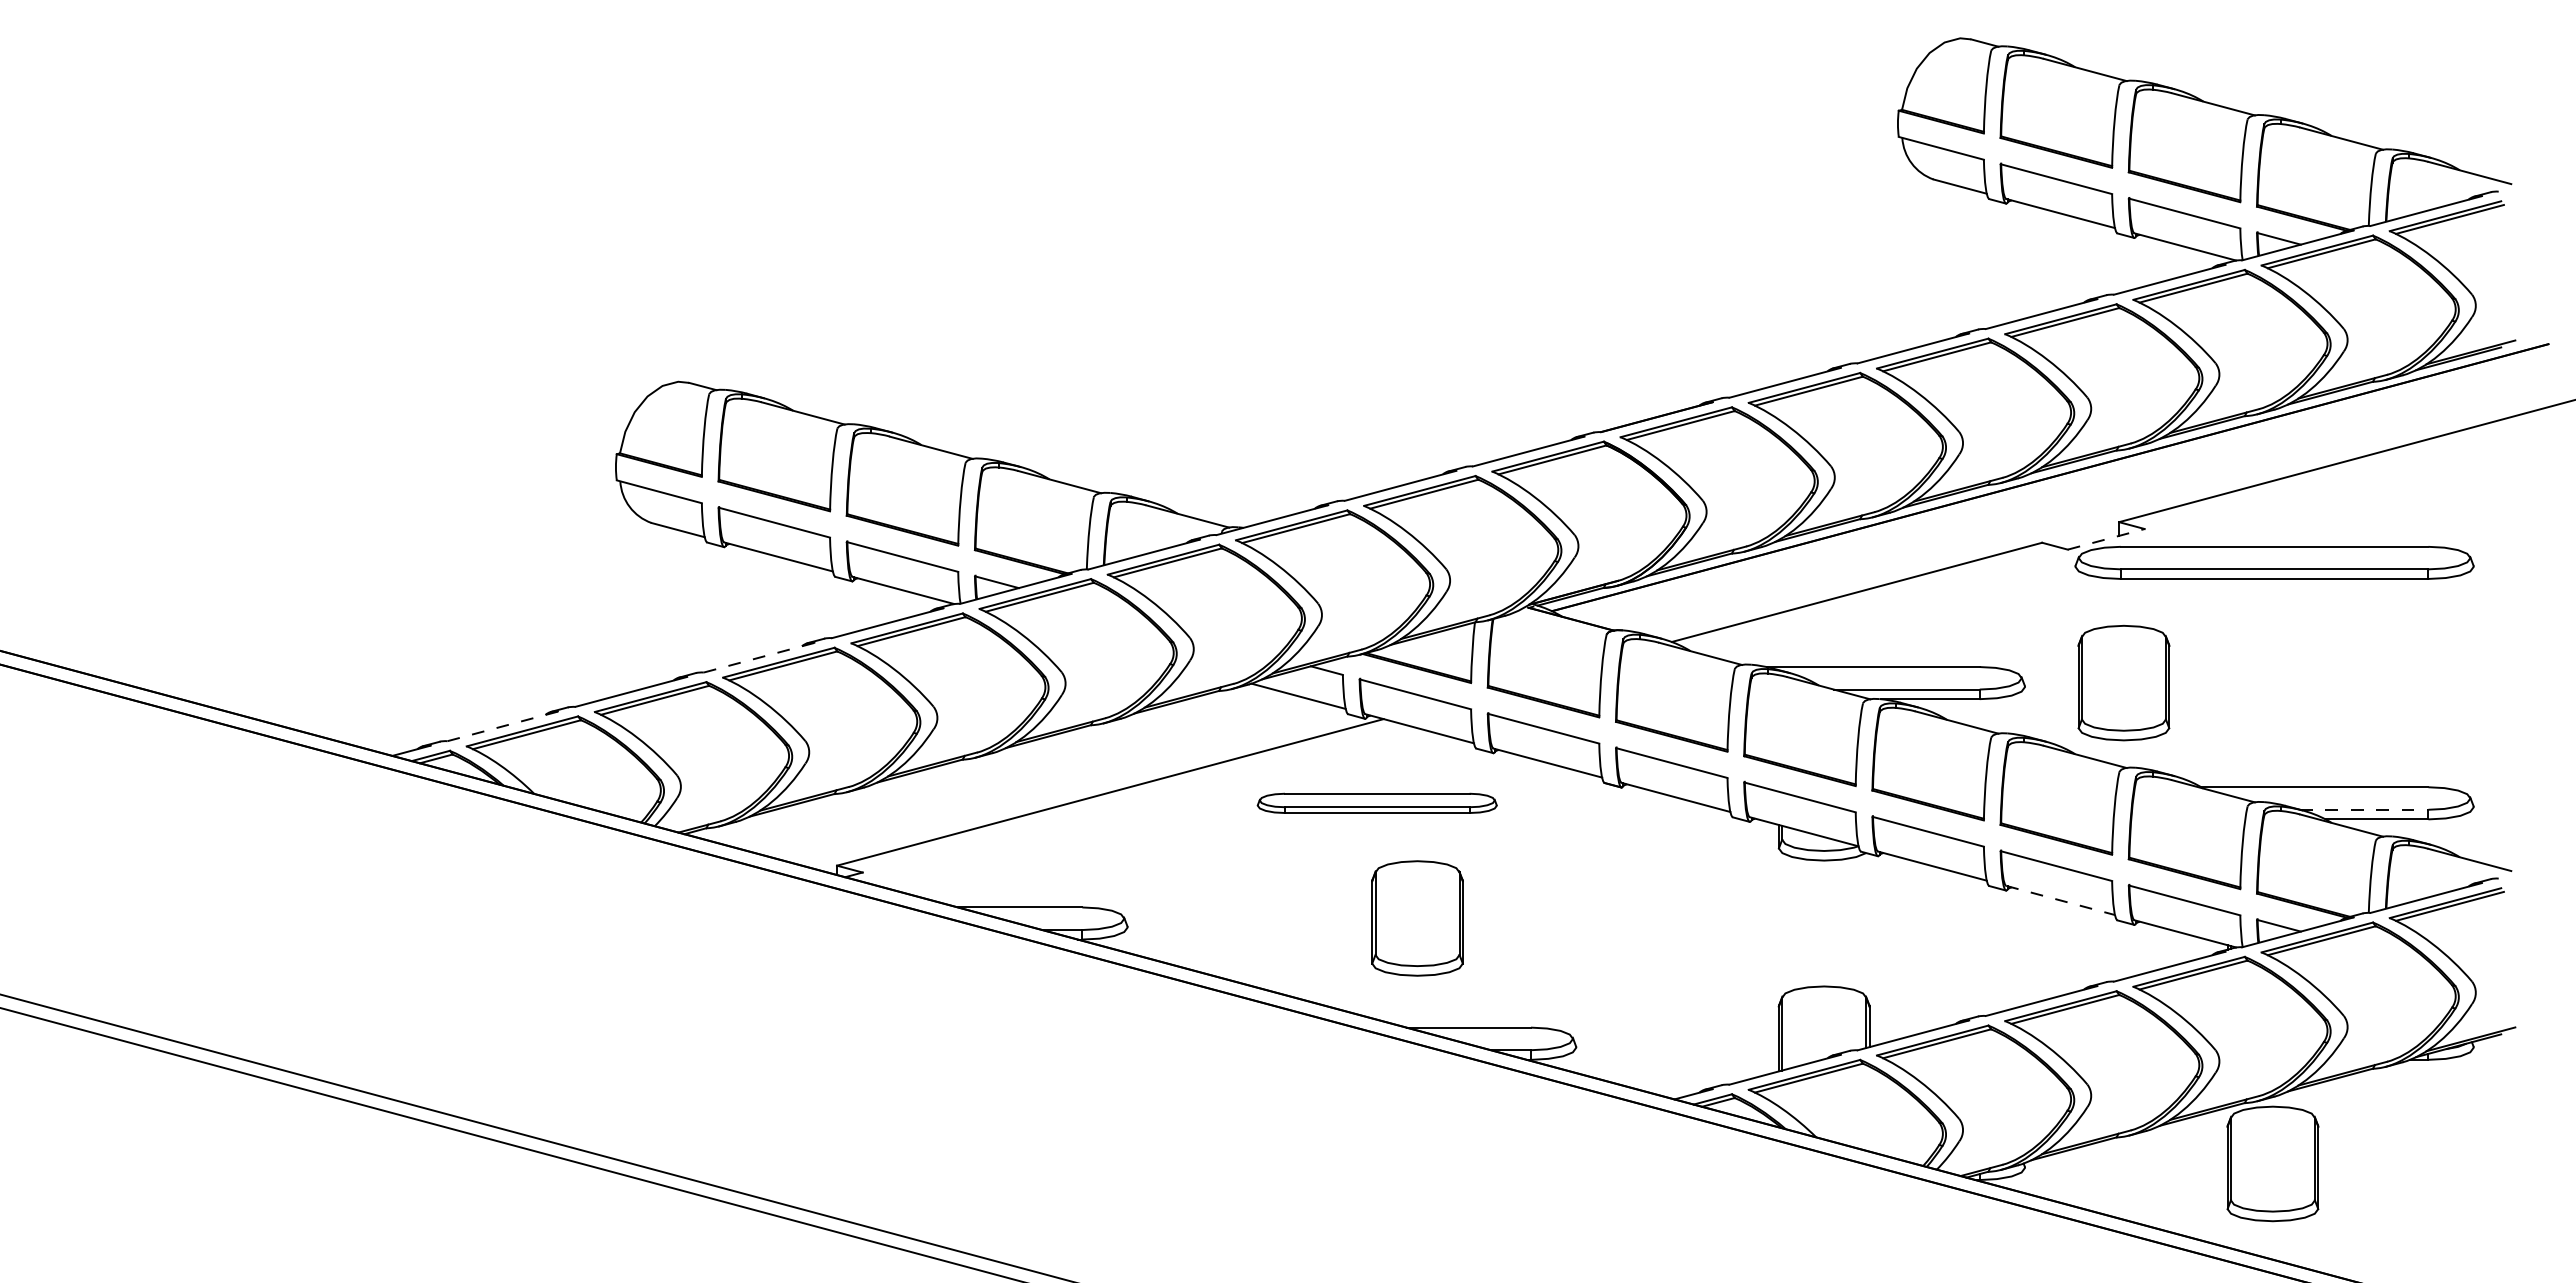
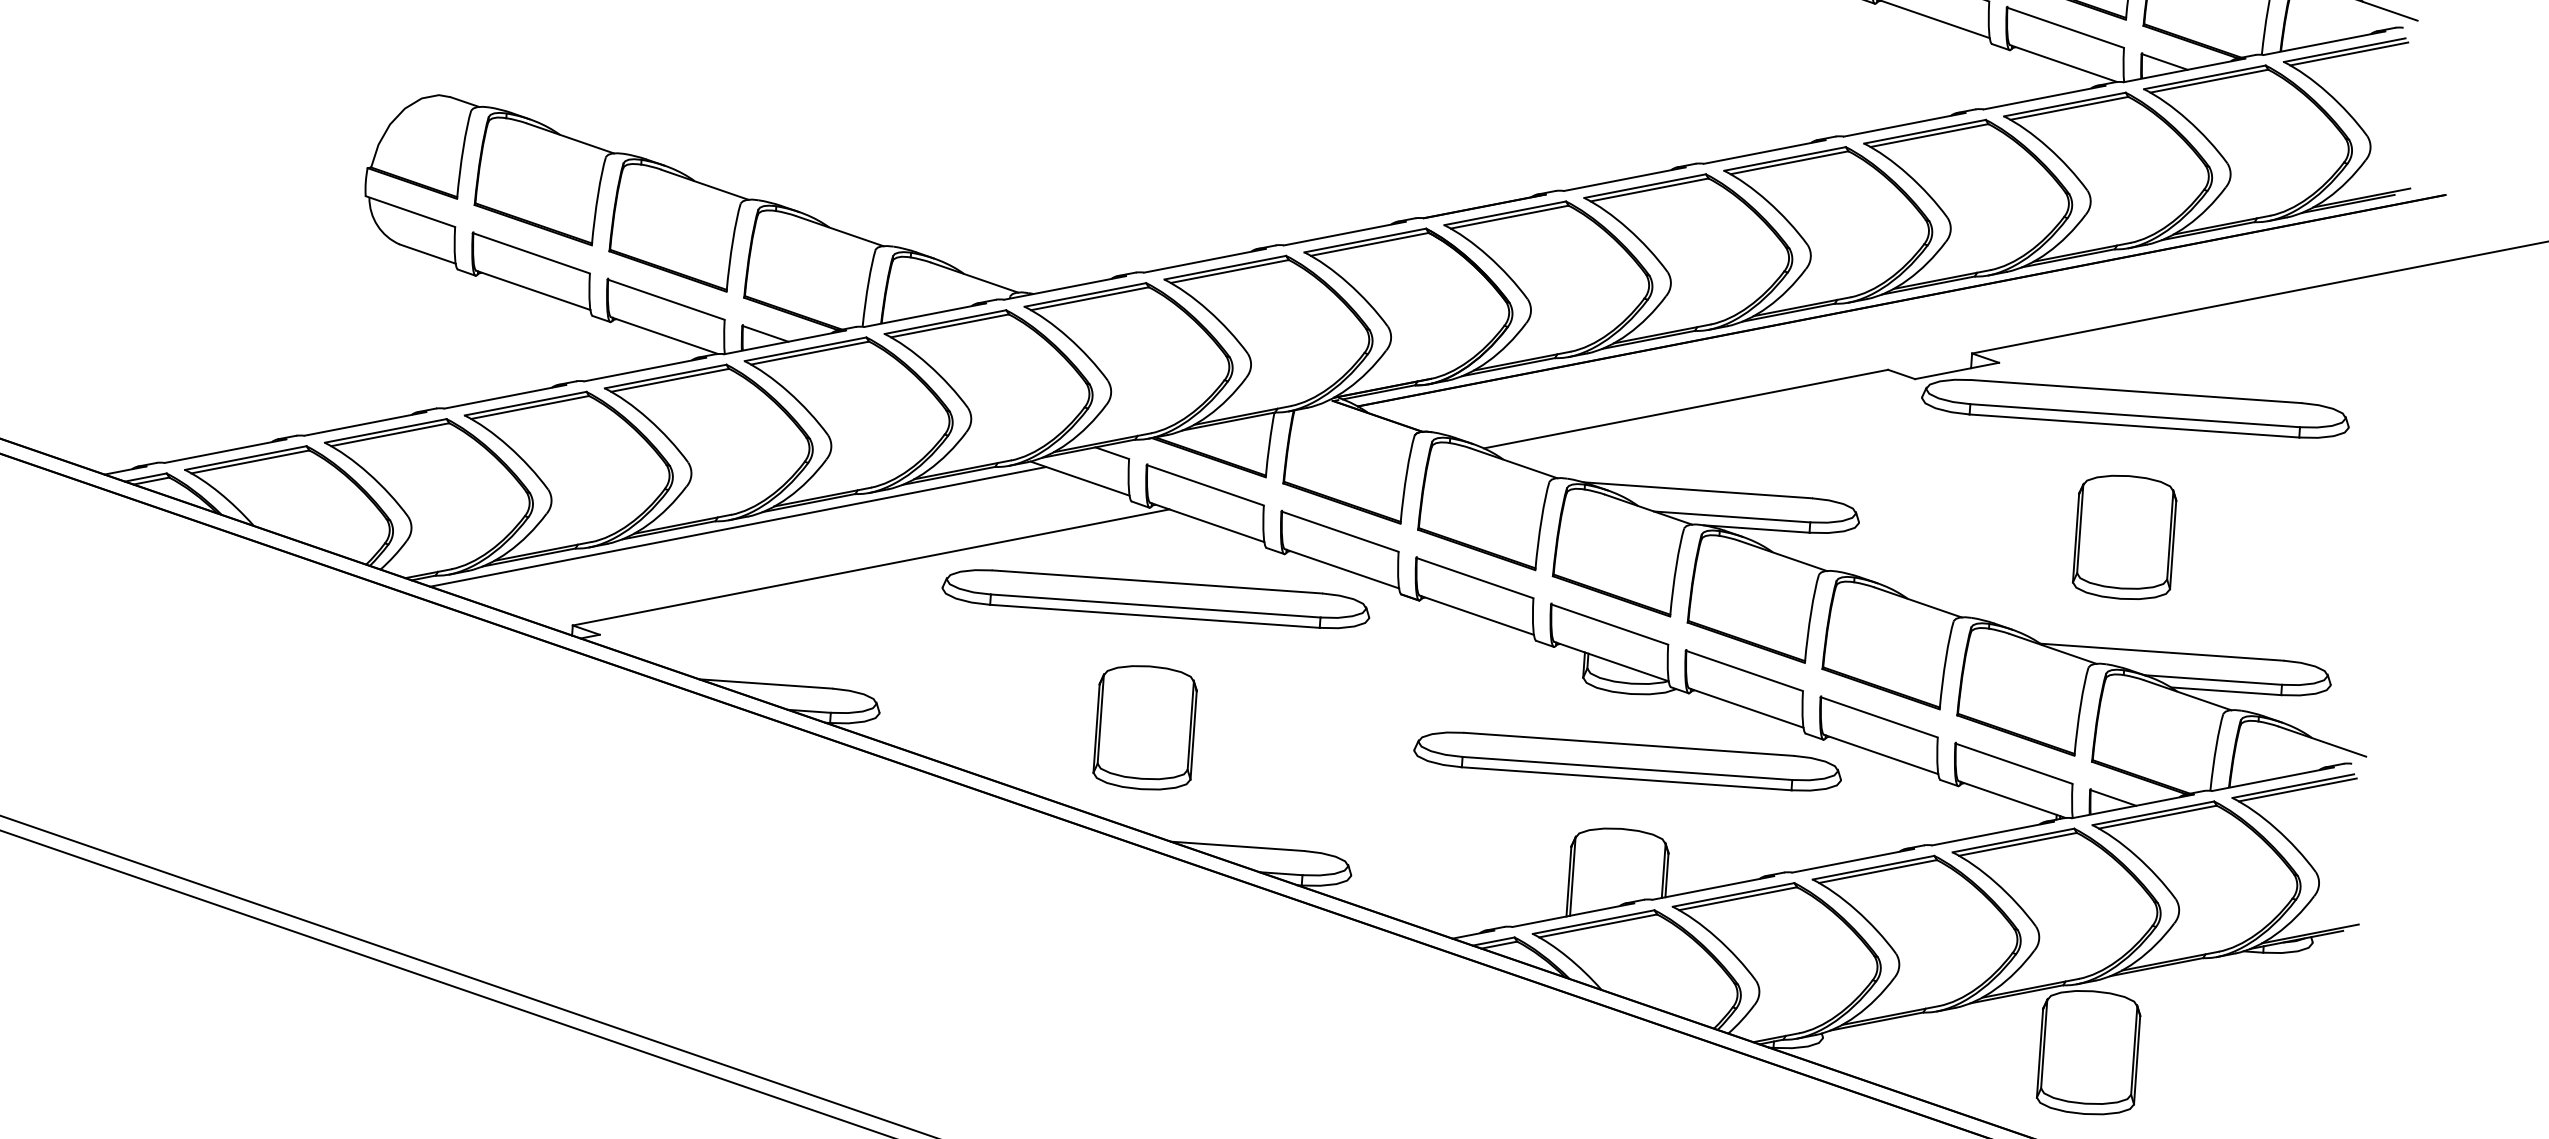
line: (2106, 539) -> (1957, 371), dashed -> solid
line: (759, 657) -> (505, 396), dashed -> solid
part: (2123, 682) -> (2124, 536), moved
line: (503, 726) -> (225, 451), dashed -> solid
line: (984, 762) -> (738, 526), added
part: (1377, 803) -> (1156, 599), size x1.67
line: (2364, 809) -> (2213, 679), dashed -> solid
line: (2061, 900) -> (1882, 754), dashed -> solid
part: (1417, 918) -> (1145, 727), moved
part: (1825, 923) -> (1627, 761), added

